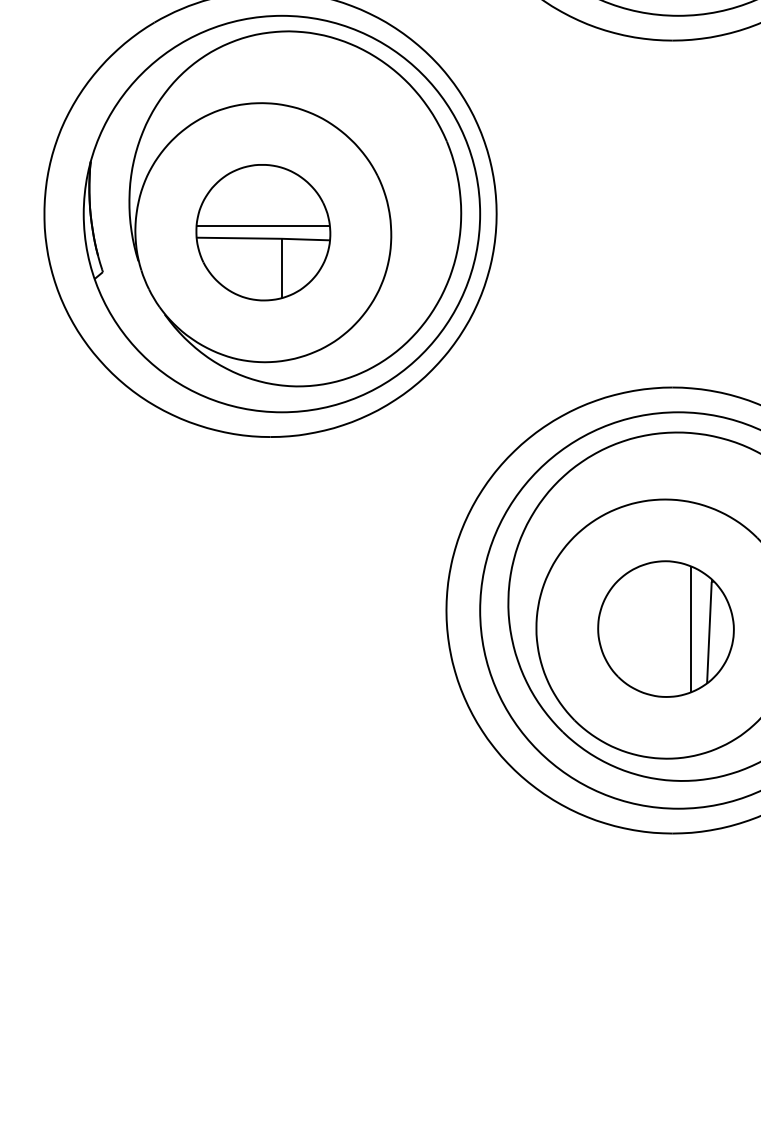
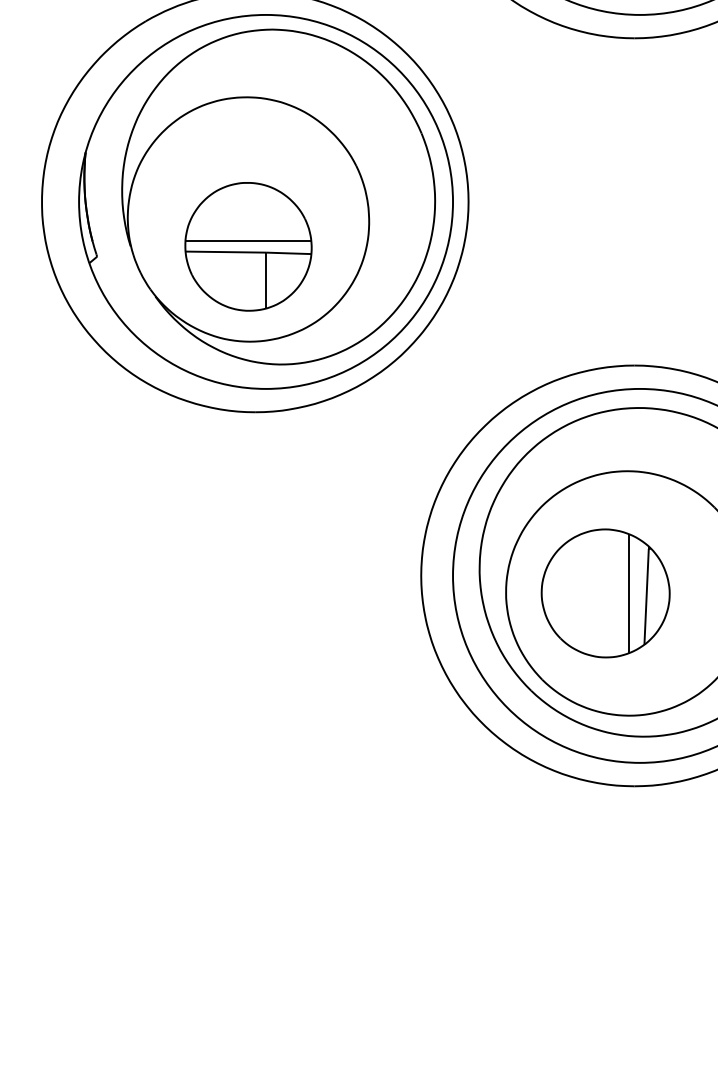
part: (263, 232) -> (248, 246), moved
part: (665, 628) -> (605, 592), moved

